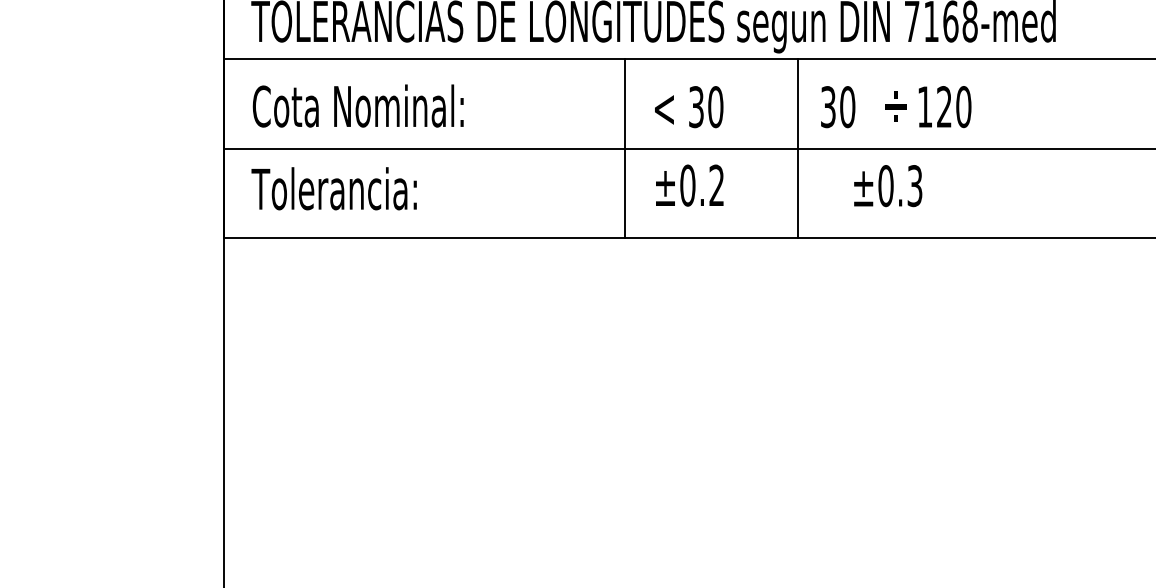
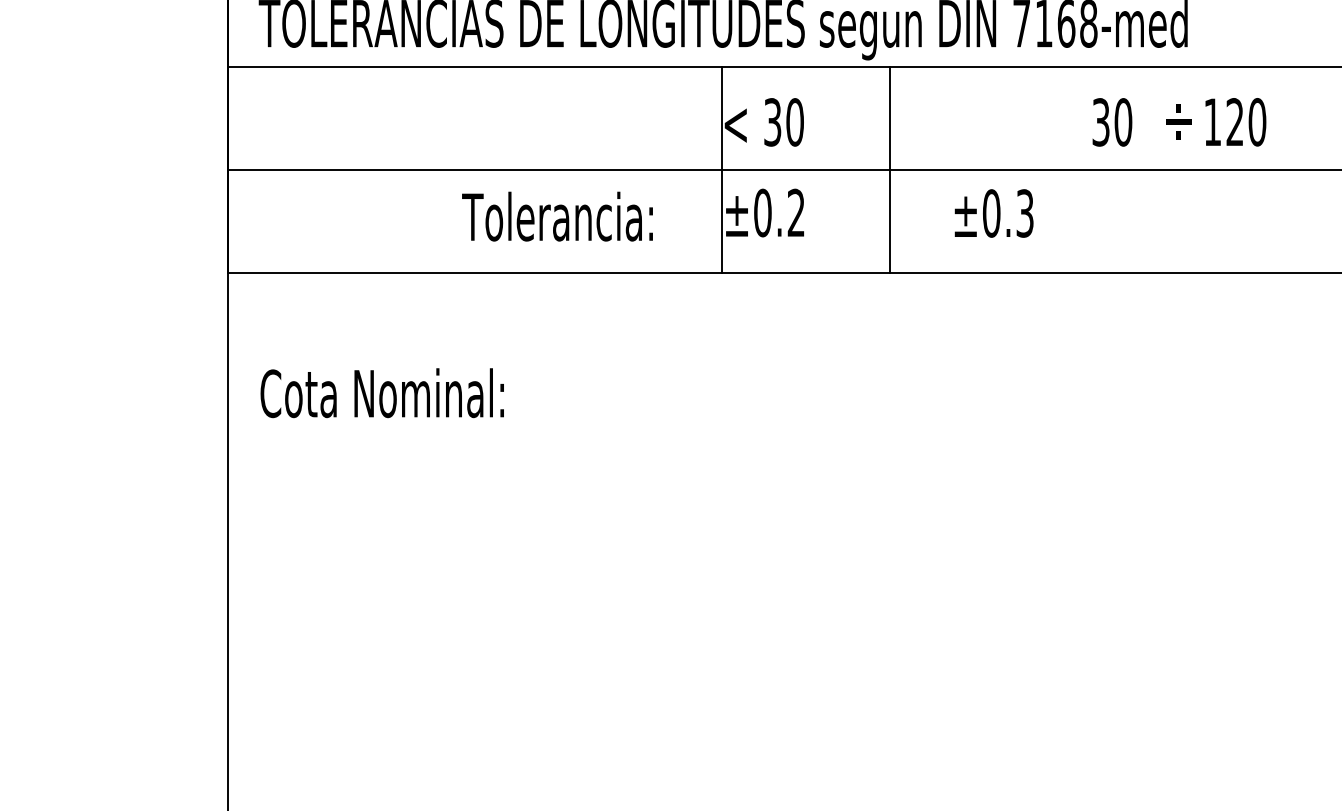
text: (357, 106) -> (381, 393), moved
text: (896, 107) -> (1179, 122), moved
line: (625, 148) -> (721, 170), moved
text: (334, 188) -> (557, 216), moved

